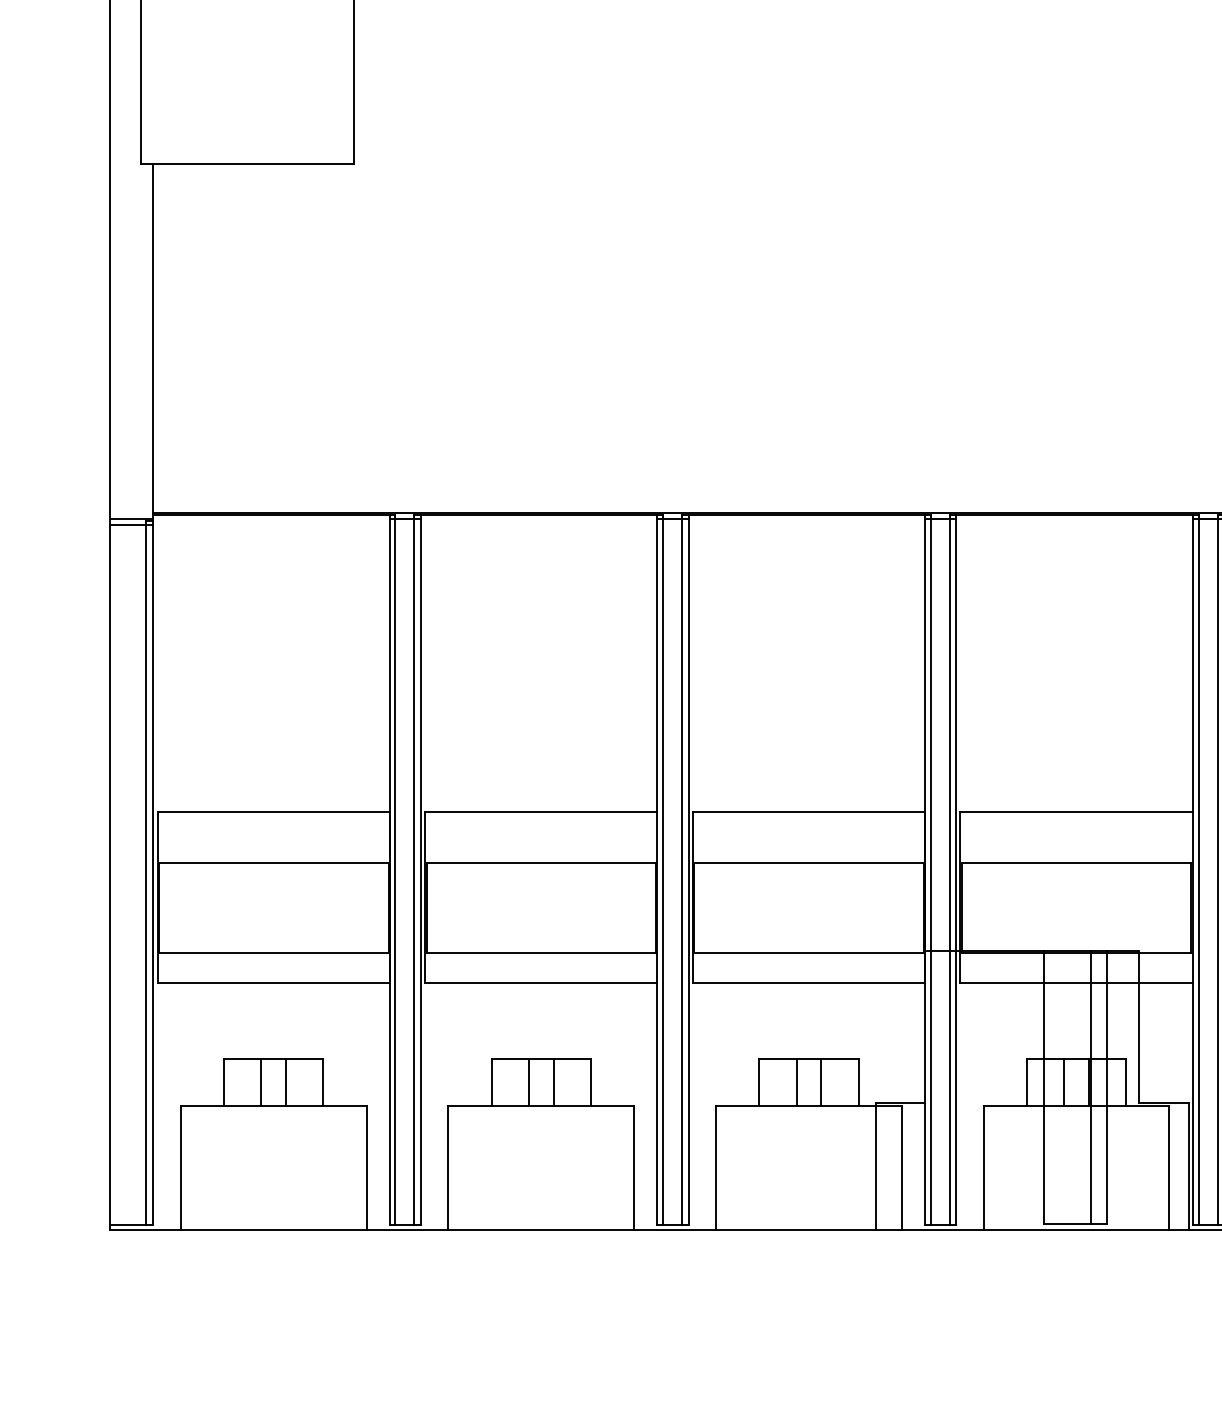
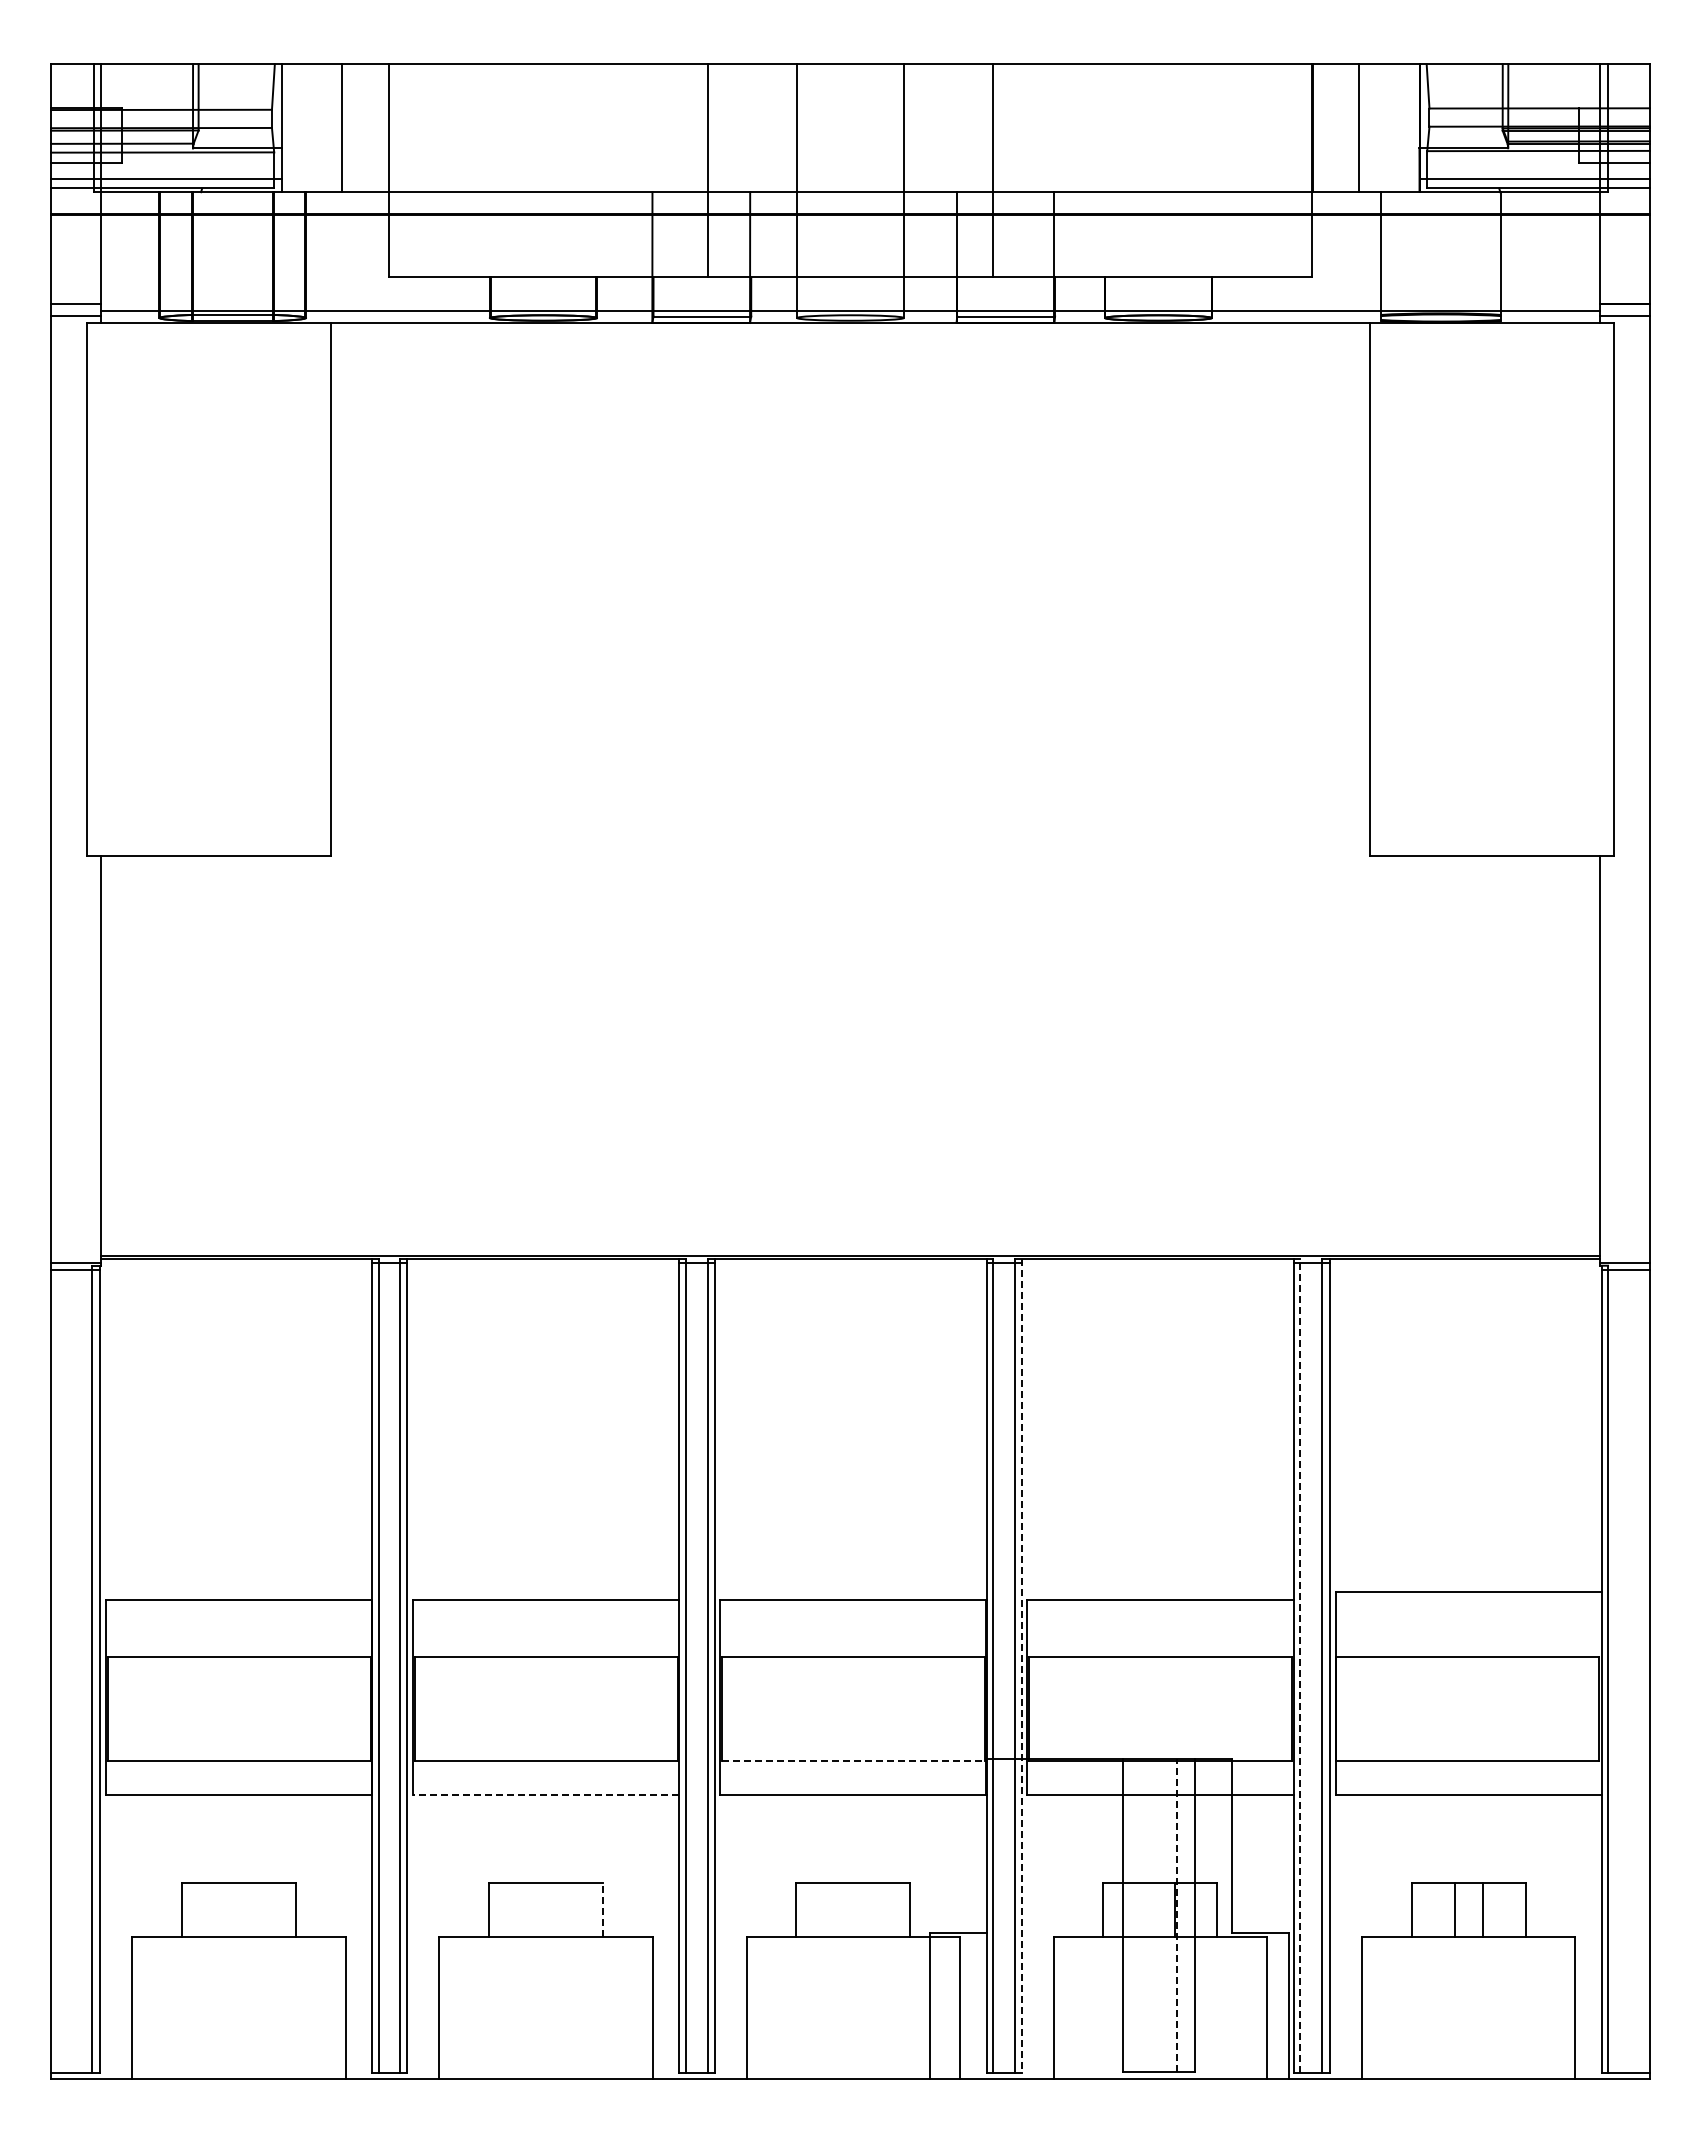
line: (1198, 869) -> (1300, 1665), solid -> dashed
line: (956, 870) -> (1022, 1666), solid -> dashed
line: (809, 953) -> (853, 1761), solid -> dashed
line: (540, 982) -> (545, 1795), solid -> dashed
line: (261, 1082) -> (224, 1909), removed
line: (286, 1082) -> (253, 1909), removed
line: (528, 1082) -> (531, 1909), removed
line: (553, 1082) -> (560, 1909), removed
line: (591, 1082) -> (603, 1909), solid -> dashed
line: (797, 1082) -> (839, 1909), removed
line: (821, 1082) -> (867, 1909), removed
line: (1064, 1082) -> (1146, 1909), removed
line: (1090, 1086) -> (1176, 1914), solid -> dashed

